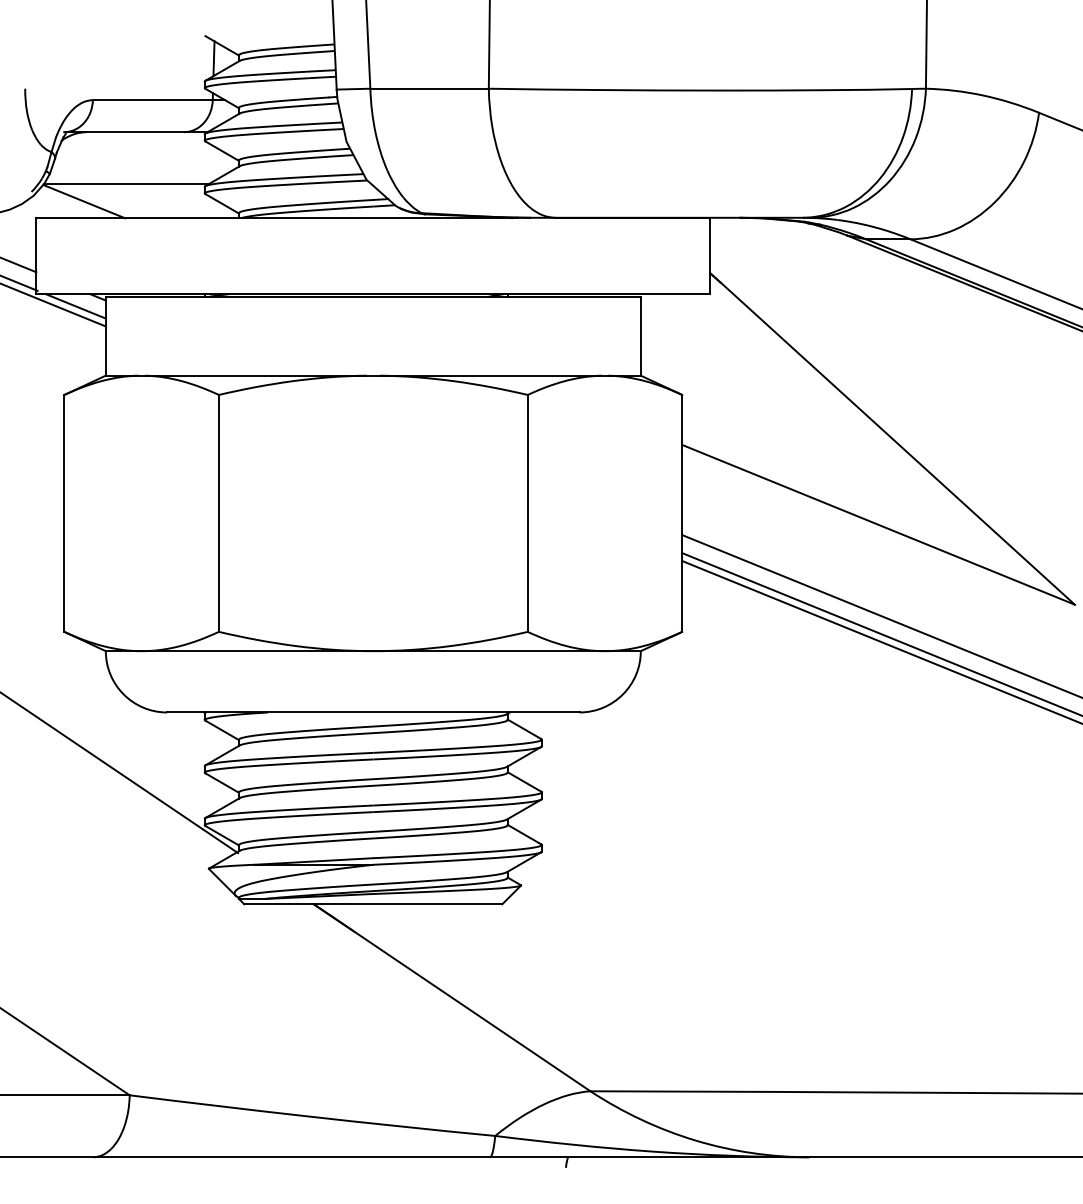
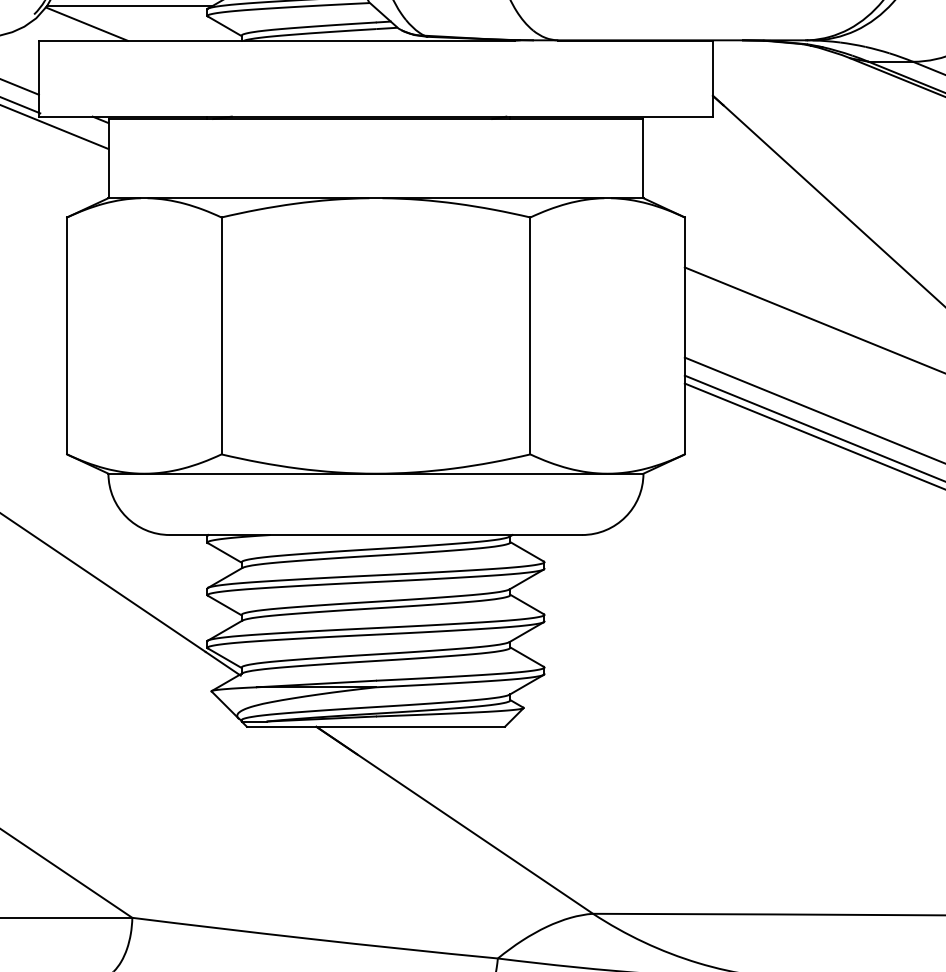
line: (75, 306) -> (78, 129), removed

